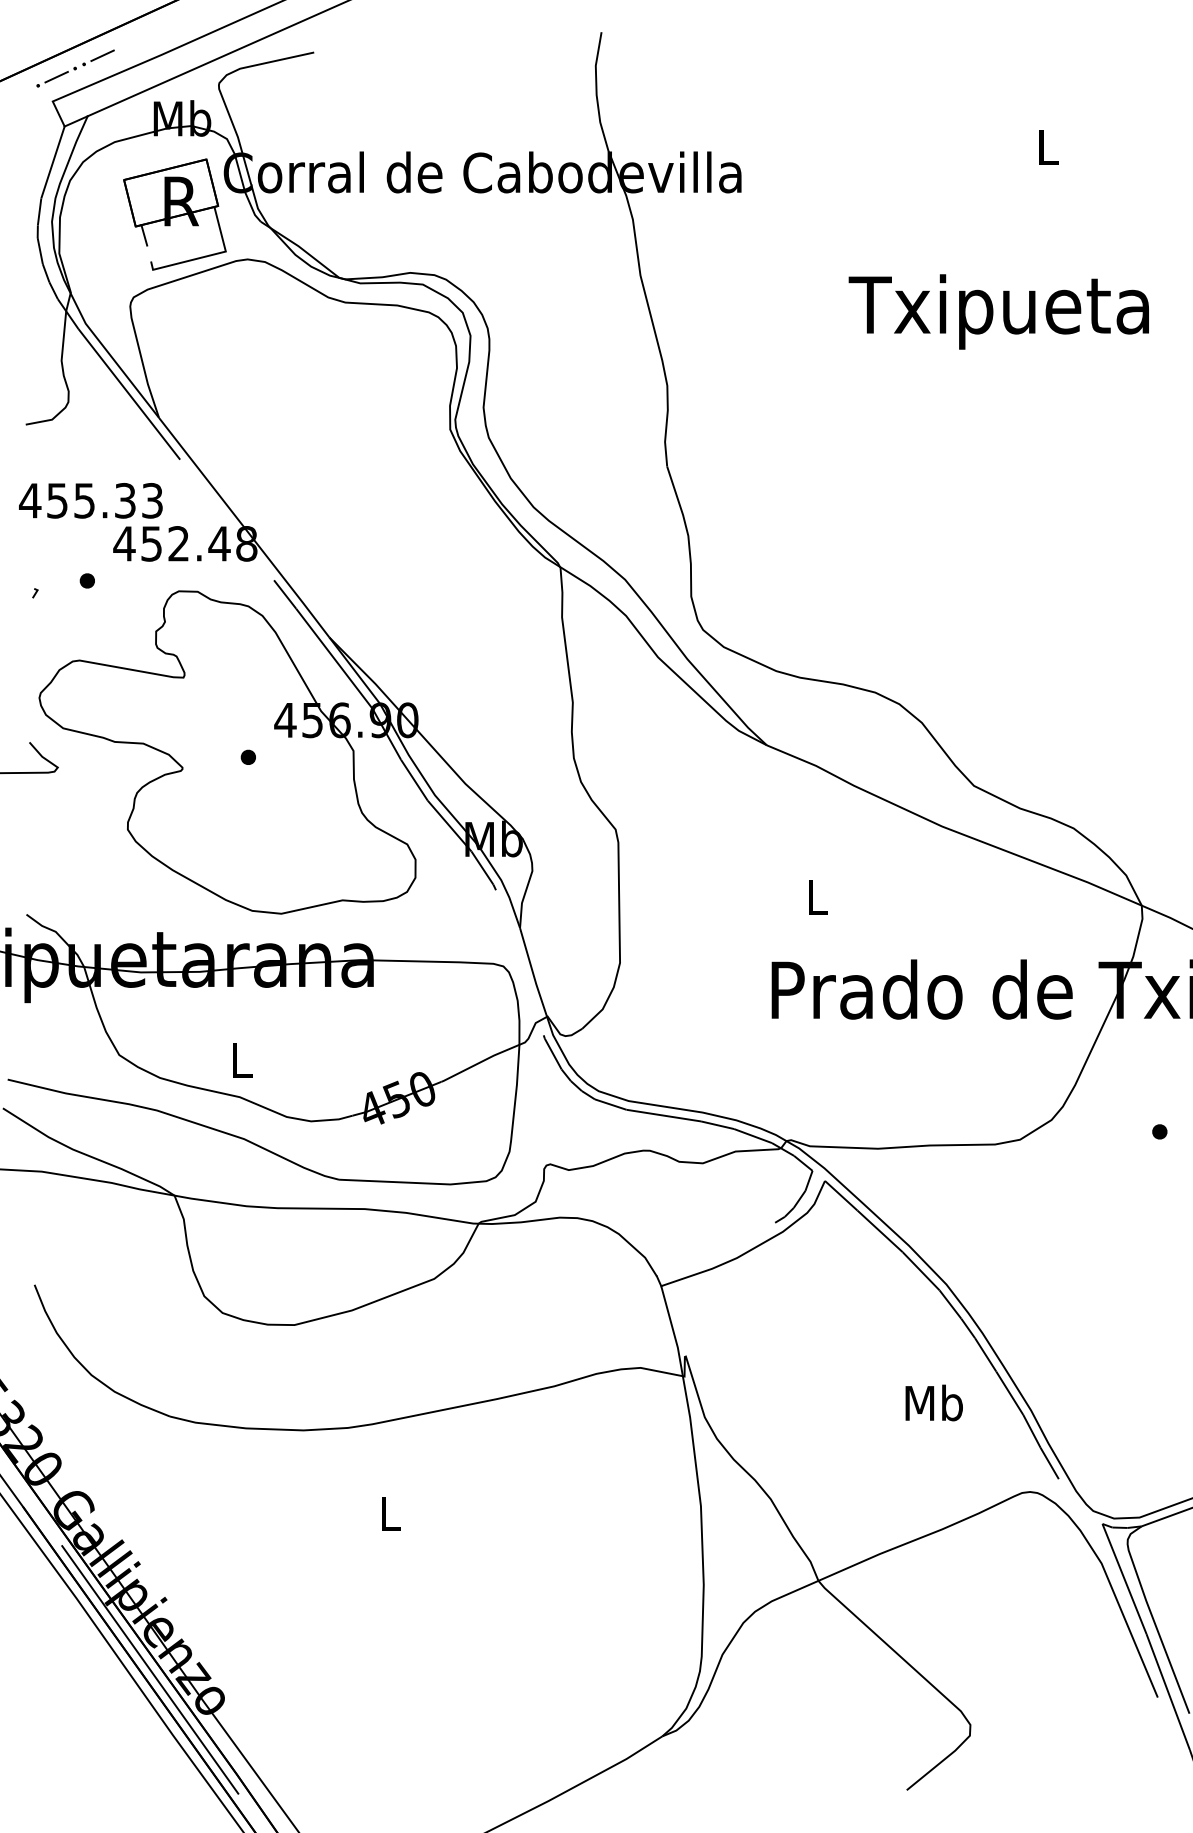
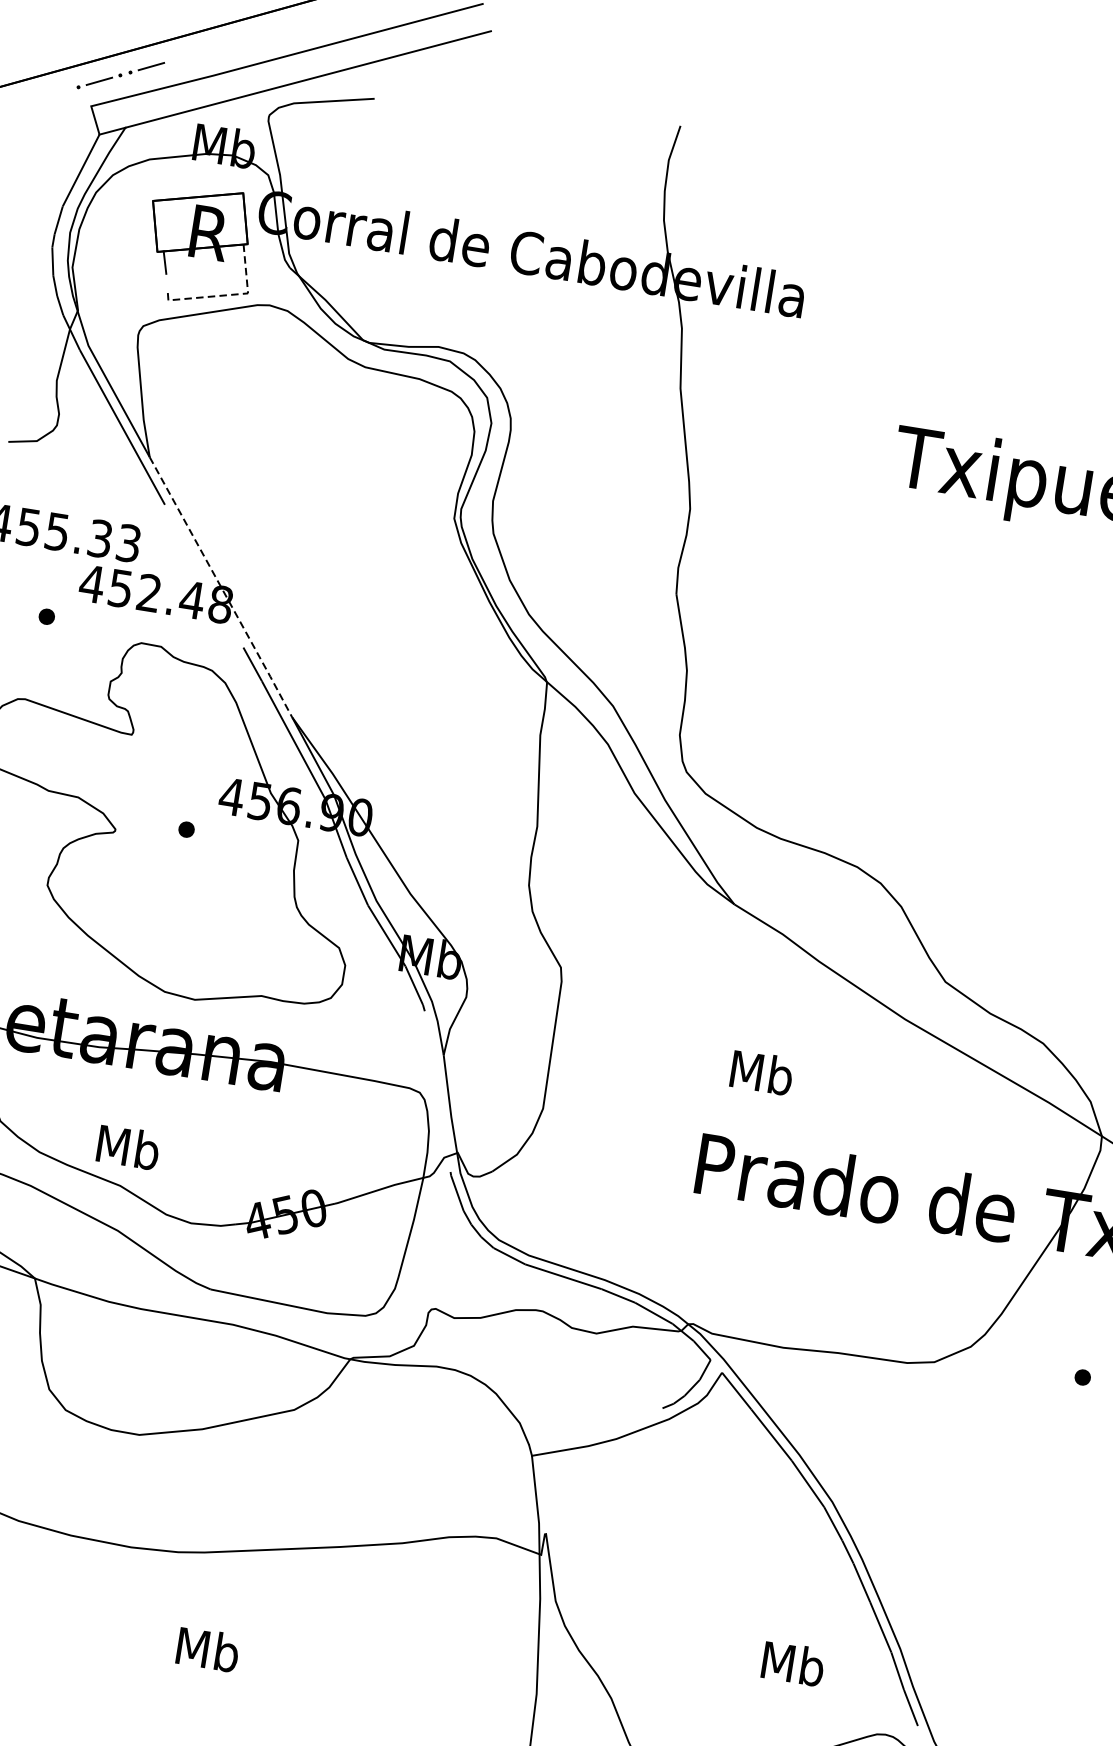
line: (207, 256) -> (227, 295), solid -> dashed
line: (245, 528) -> (222, 588), solid -> dashed
text: (817, 896) -> (762, 1072), L -> Mb
text: (241, 1060) -> (128, 1147), L -> Mb
text: (933, 1402) -> (792, 1663), moved
text: (389, 1513) -> (207, 1649), L -> Mb

